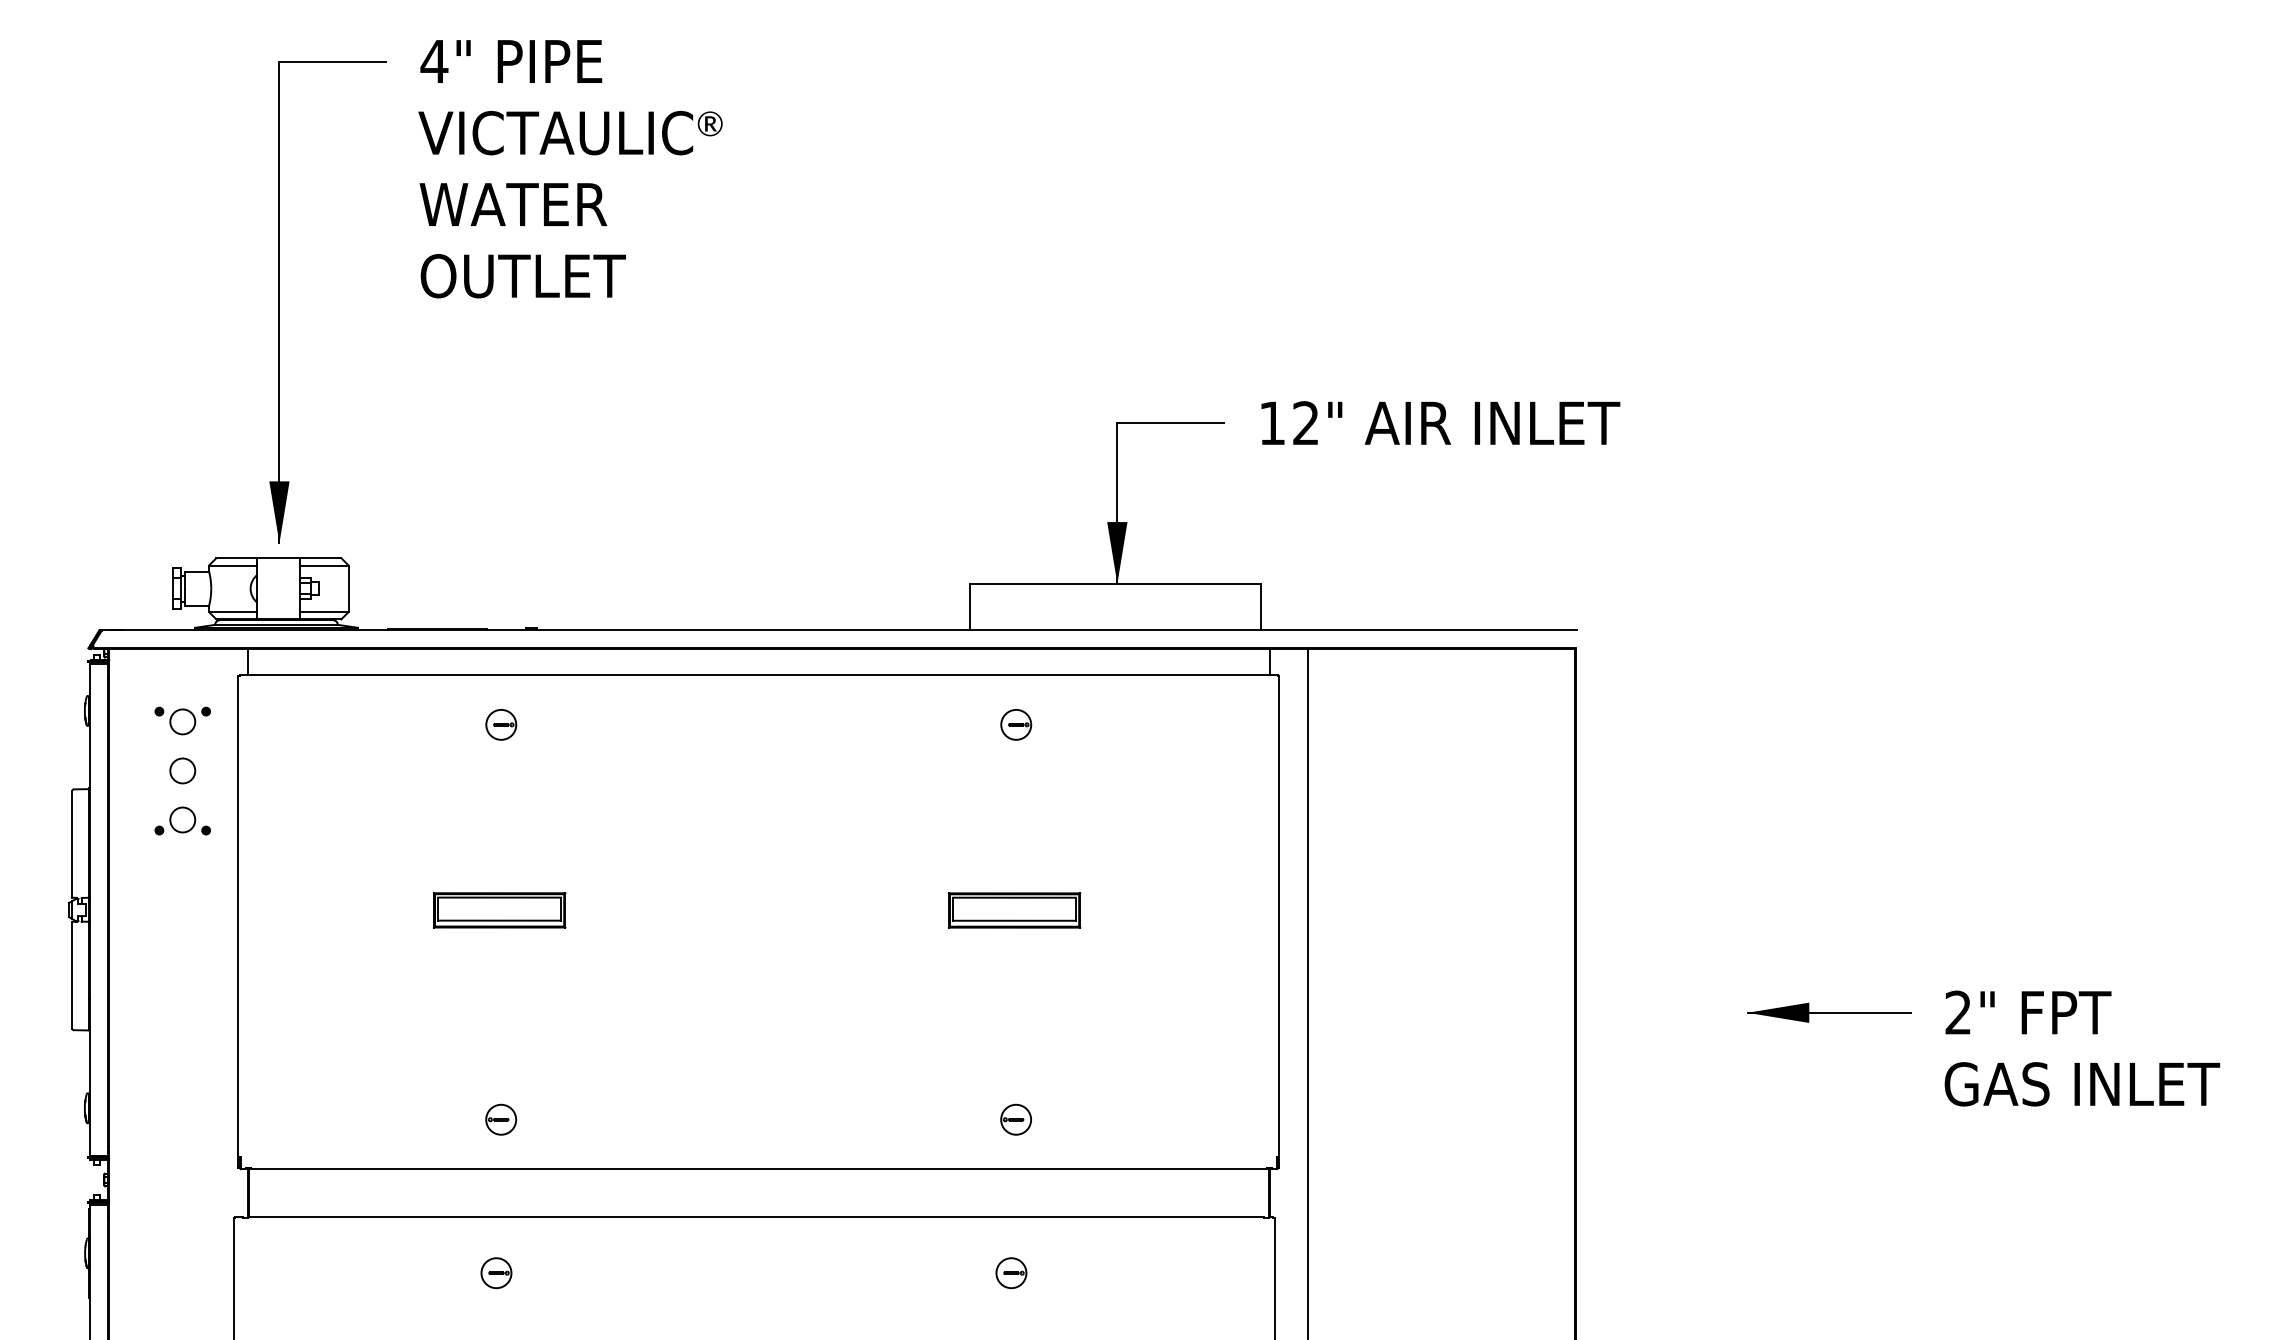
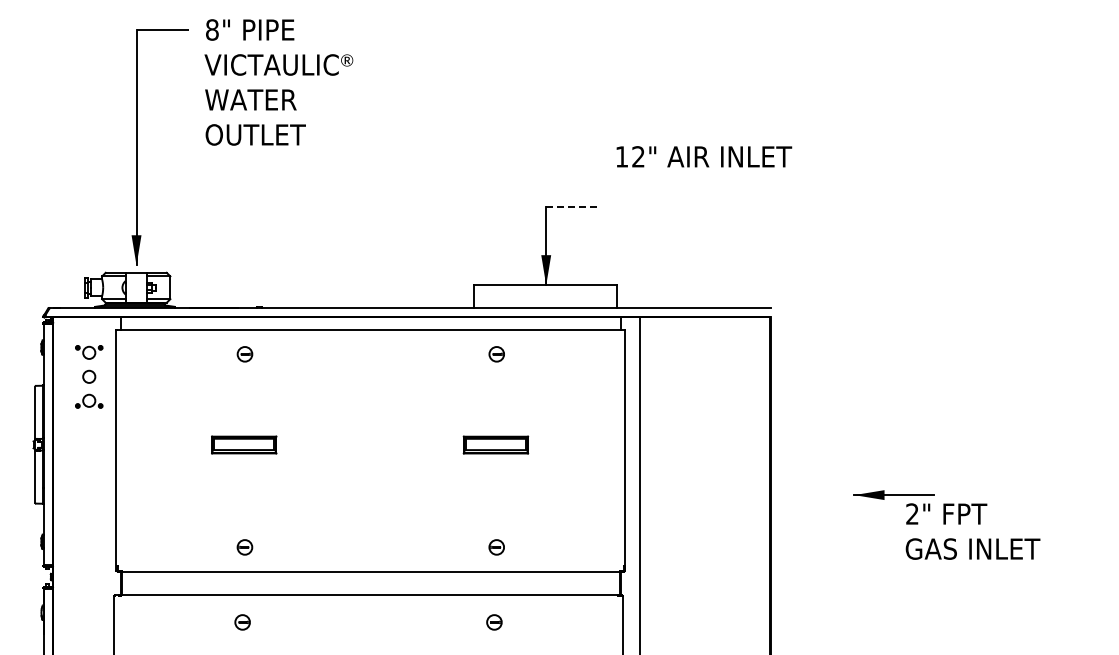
text: (434, 60) -> (212, 29), 4" -> 8"
line: (1171, 422) -> (572, 206), solid -> dashed
text: (1441, 422) -> (704, 156), moved
text: (2081, 1048) -> (972, 531), moved

